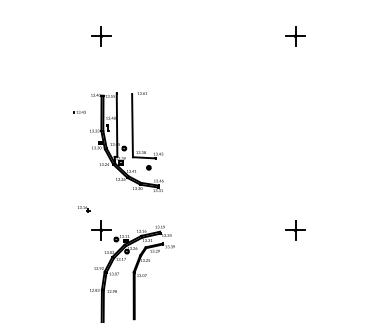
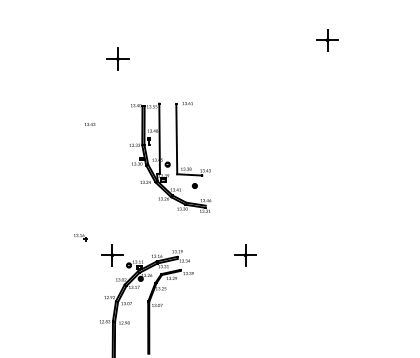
part: (101, 36) -> (118, 59), moved
part: (126, 141) -> (170, 156), moved
part: (84, 209) -> (81, 237), moved
part: (295, 230) -> (245, 255), moved

